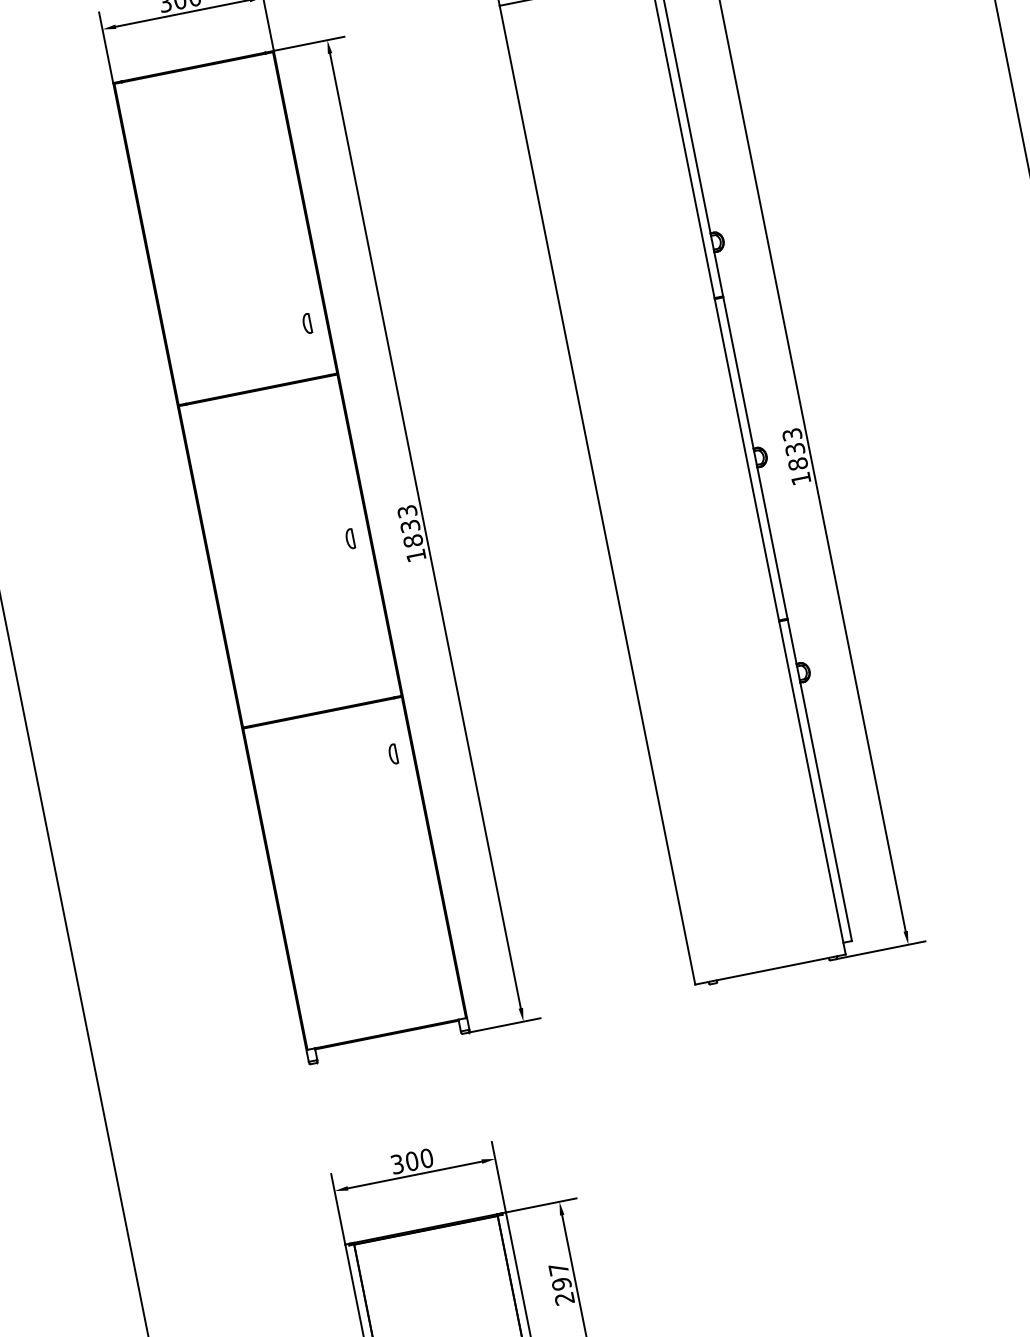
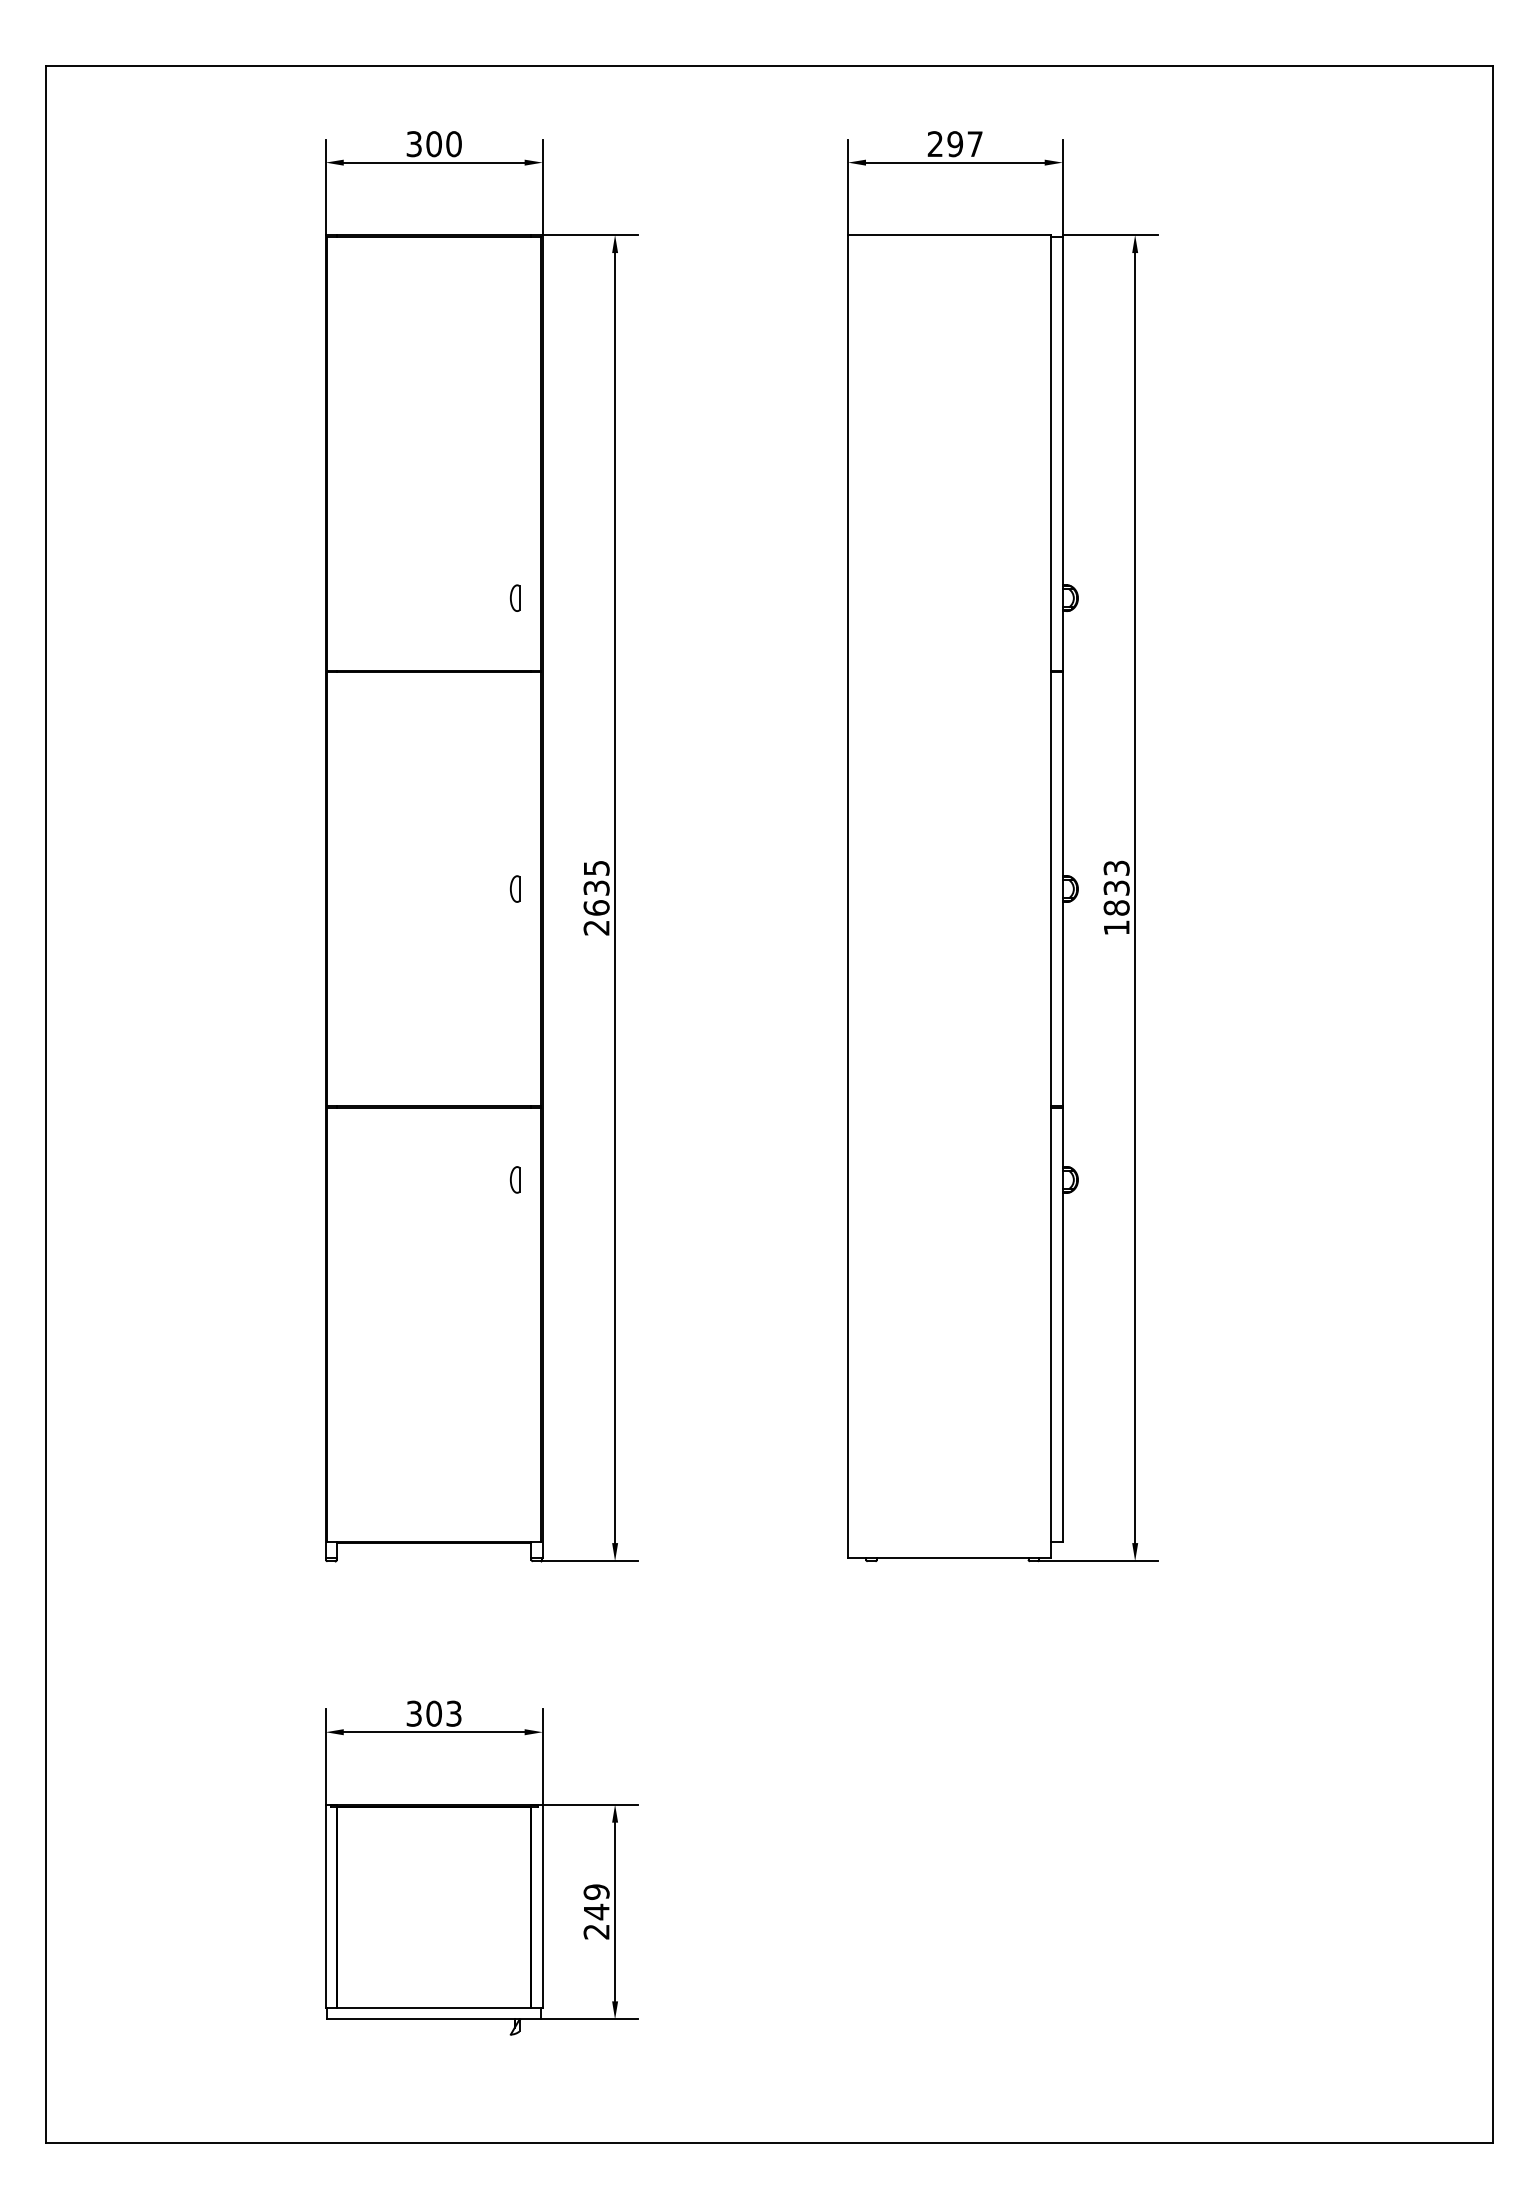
text: (411, 533) -> (596, 897), 1833 -> 2635
text: (426, 1158) -> (453, 1713), 300 -> 303
text: (560, 1277) -> (596, 1902), 297 -> 249

